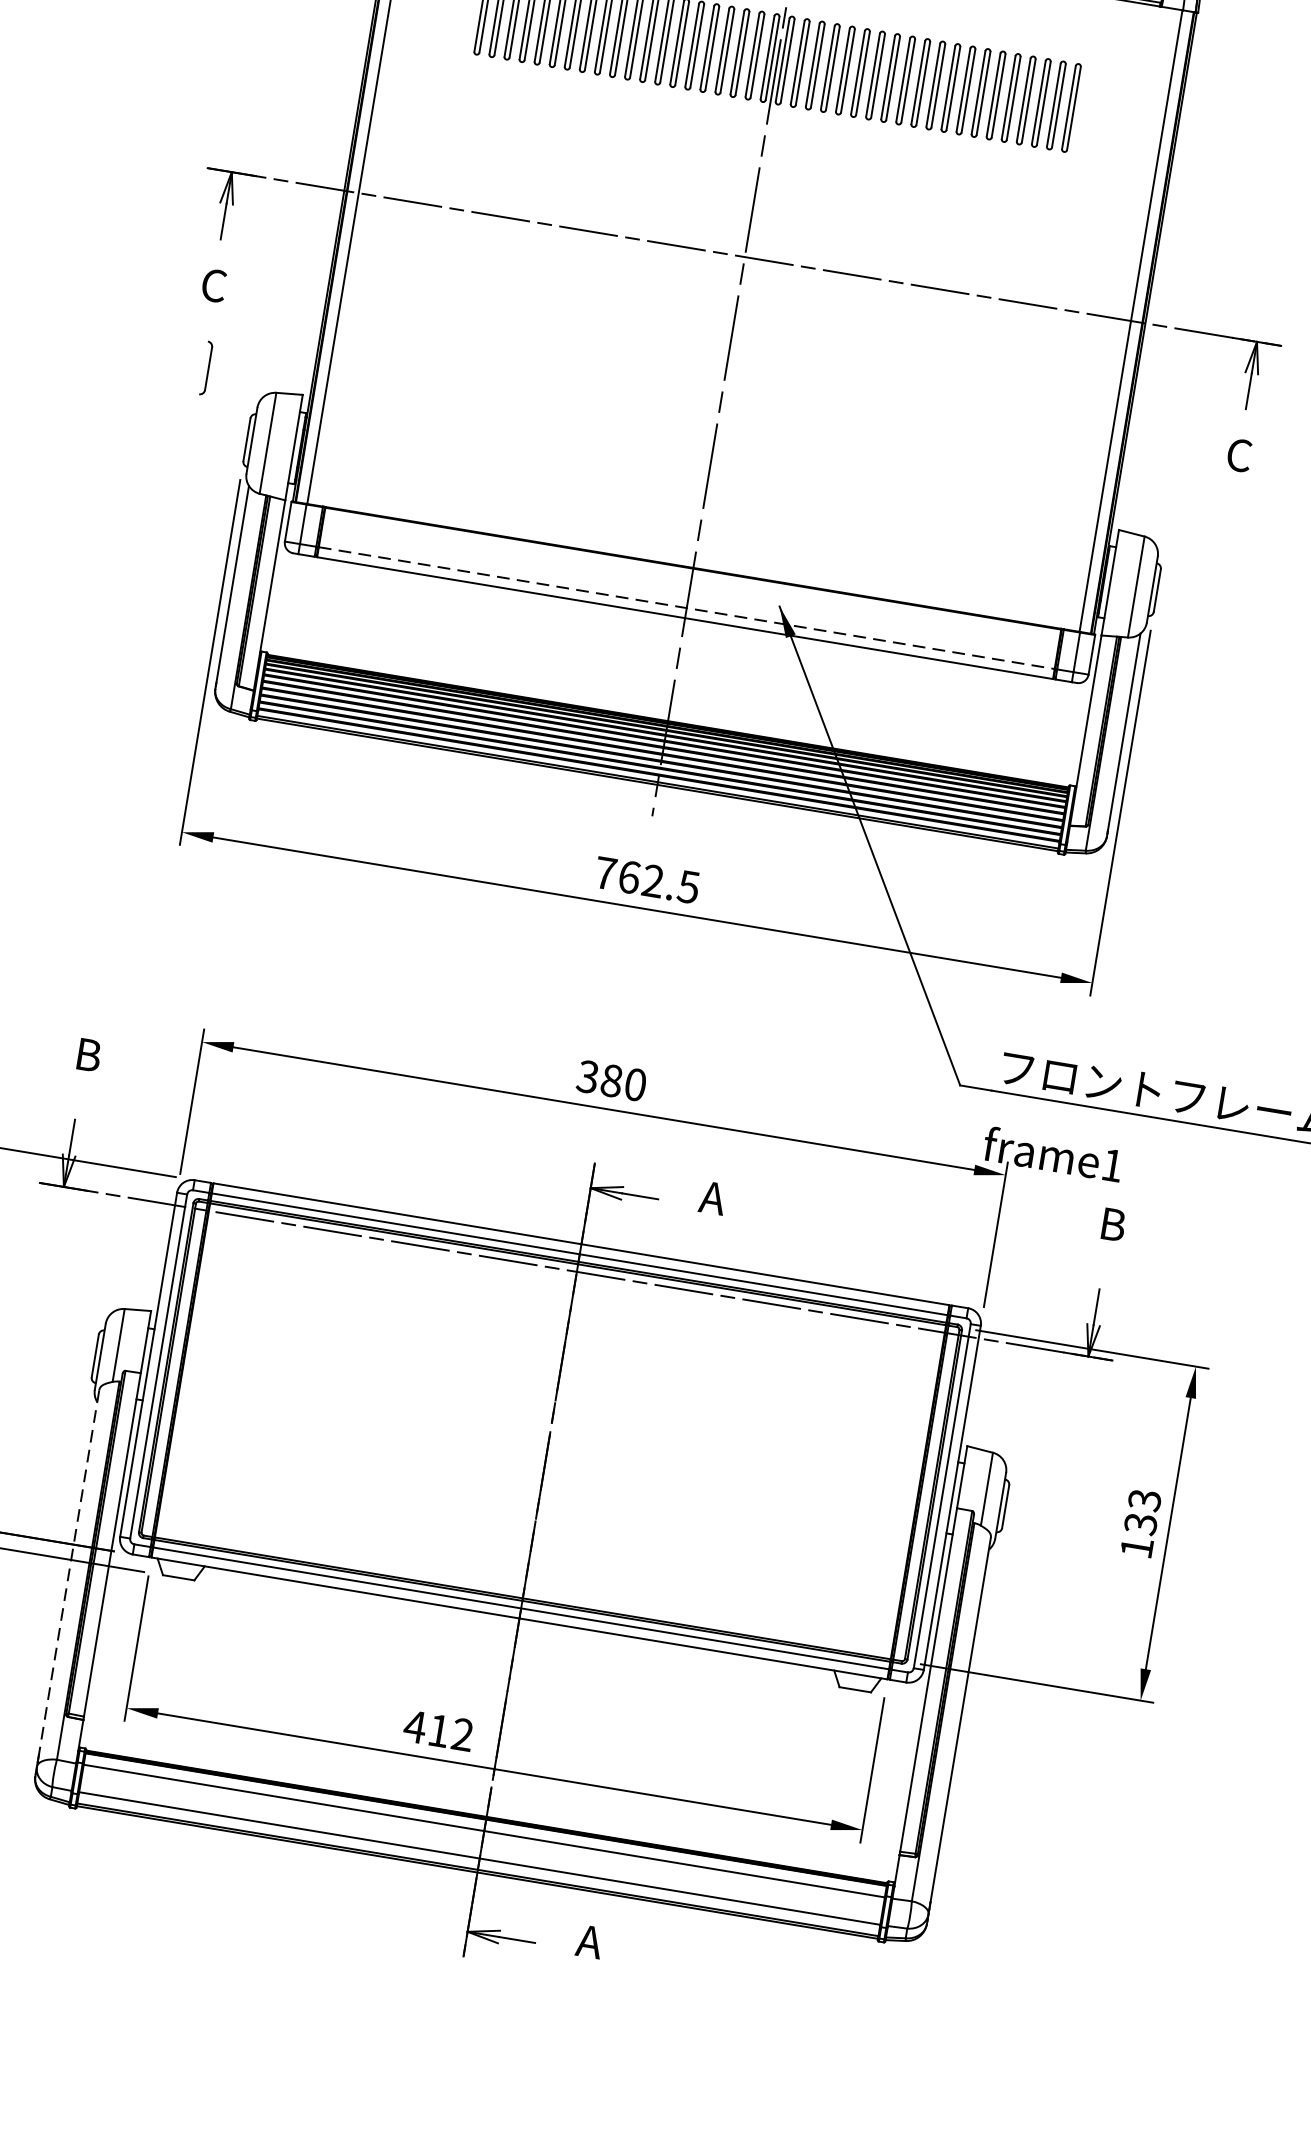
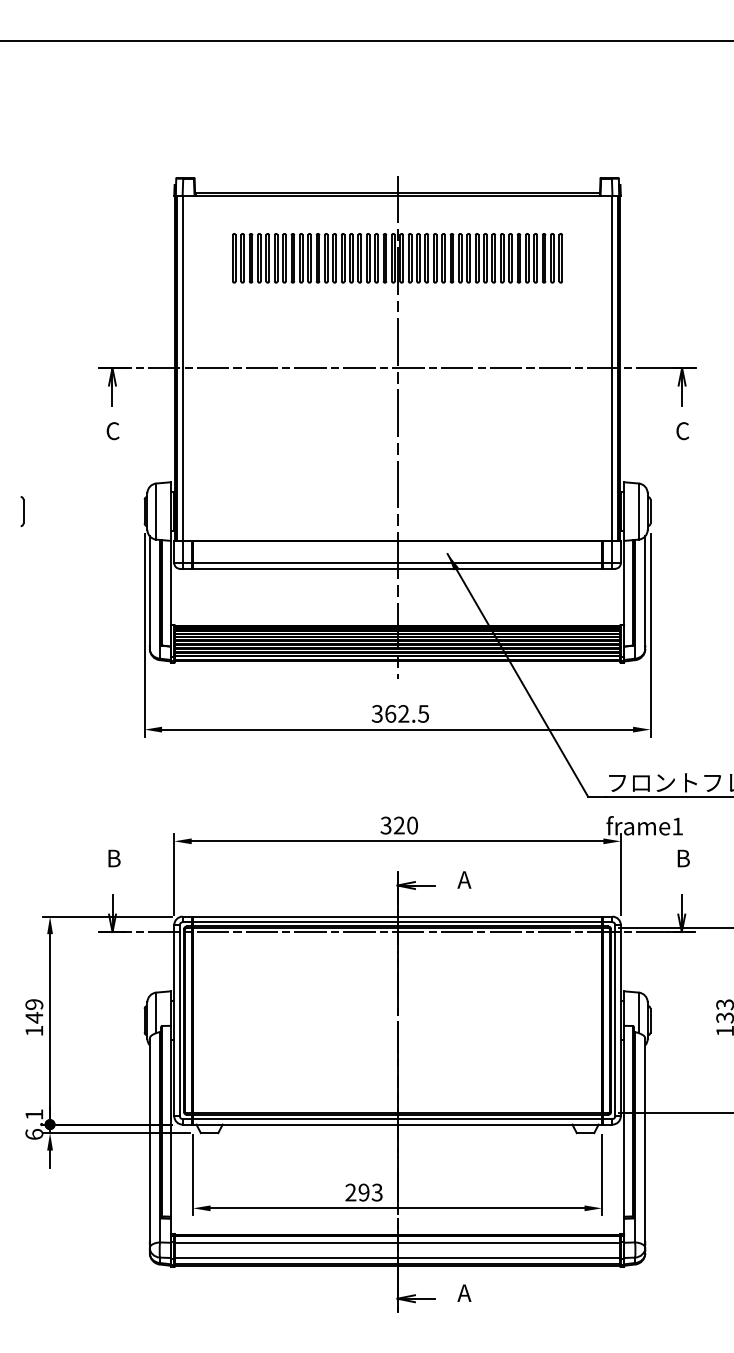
part: (206, 368) -> (22, 511), moved
line: (688, 608) -> (398, 563), dashed -> solid
text: (604, 872) -> (376, 713), 762.5 -> 362.5
text: (610, 1080) -> (398, 825), 380 -> 320
line: (68, 1573) -> (149, 1140), dashed -> solid
text: (437, 1730) -> (363, 1192), 412 -> 293

